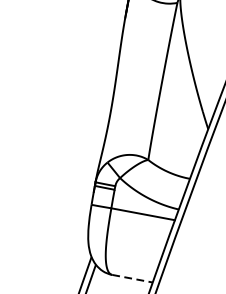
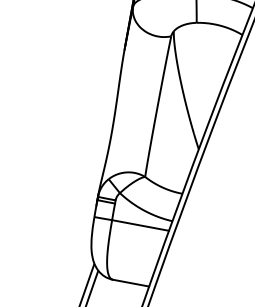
line: (133, 279) -> (131, 283), dashed -> solid

